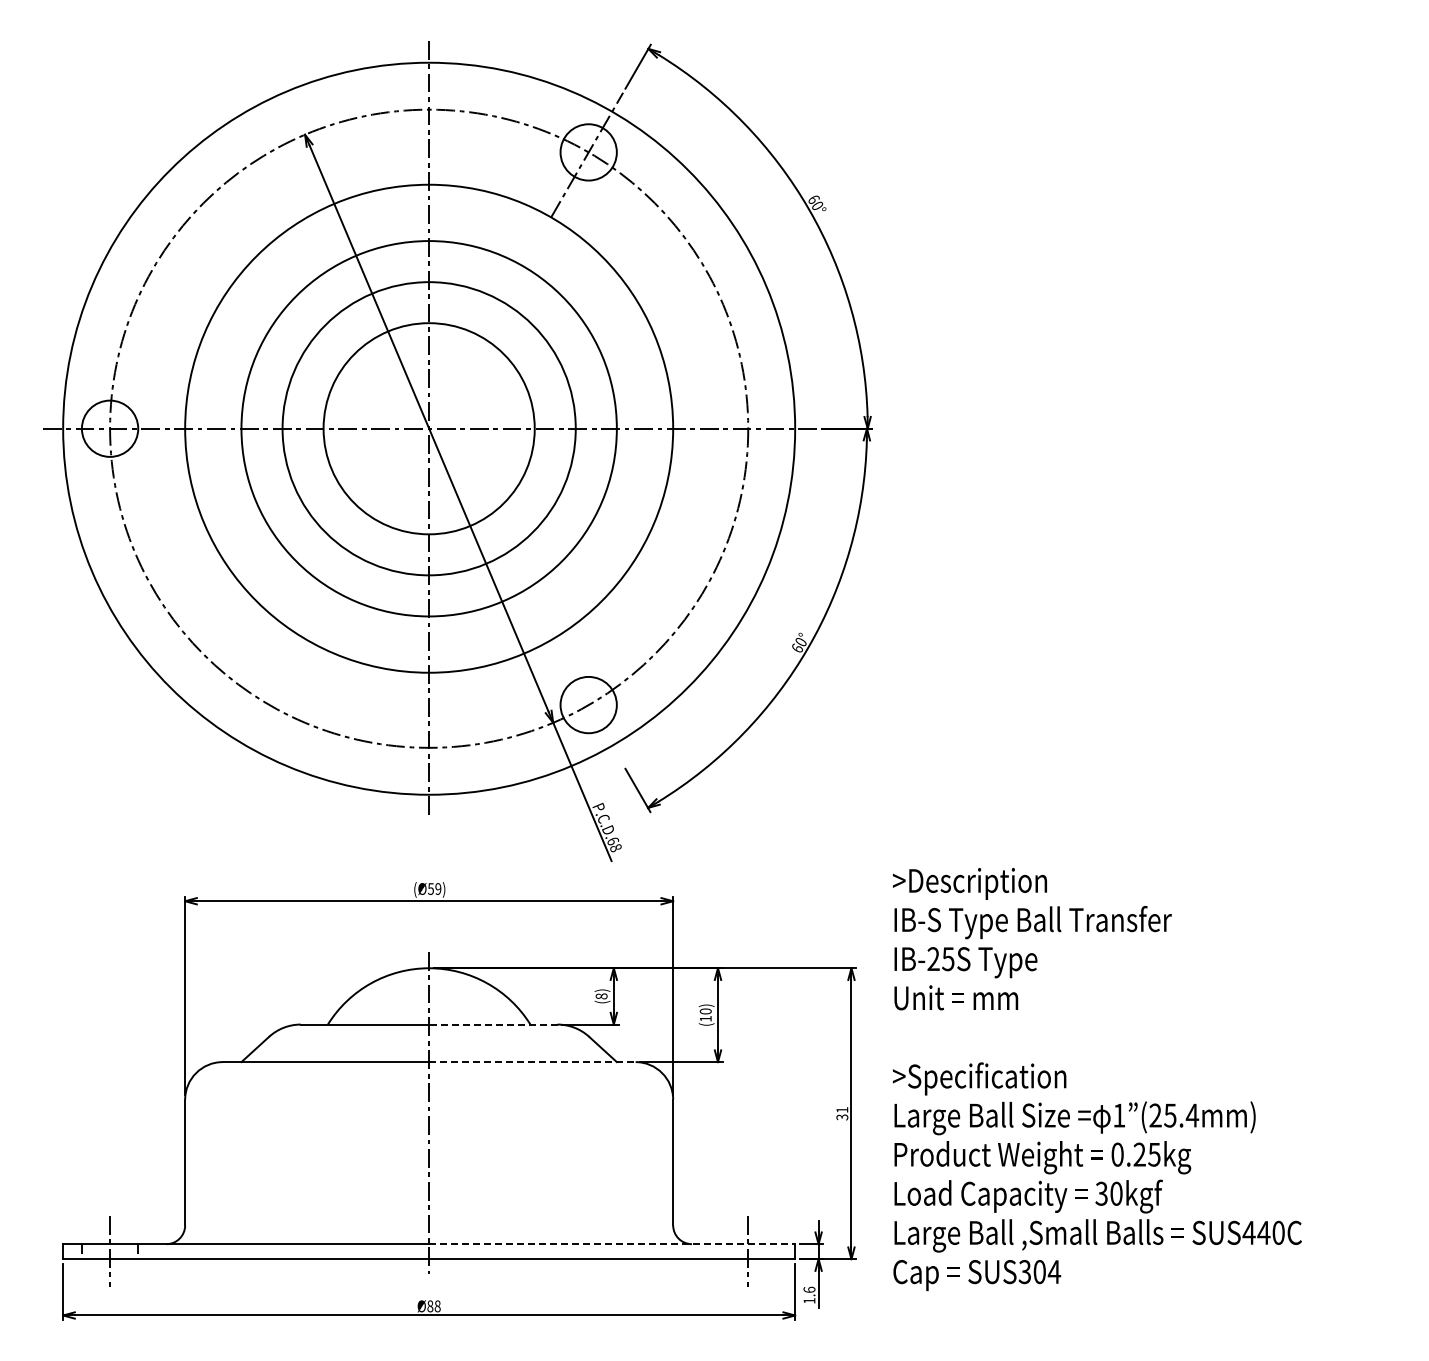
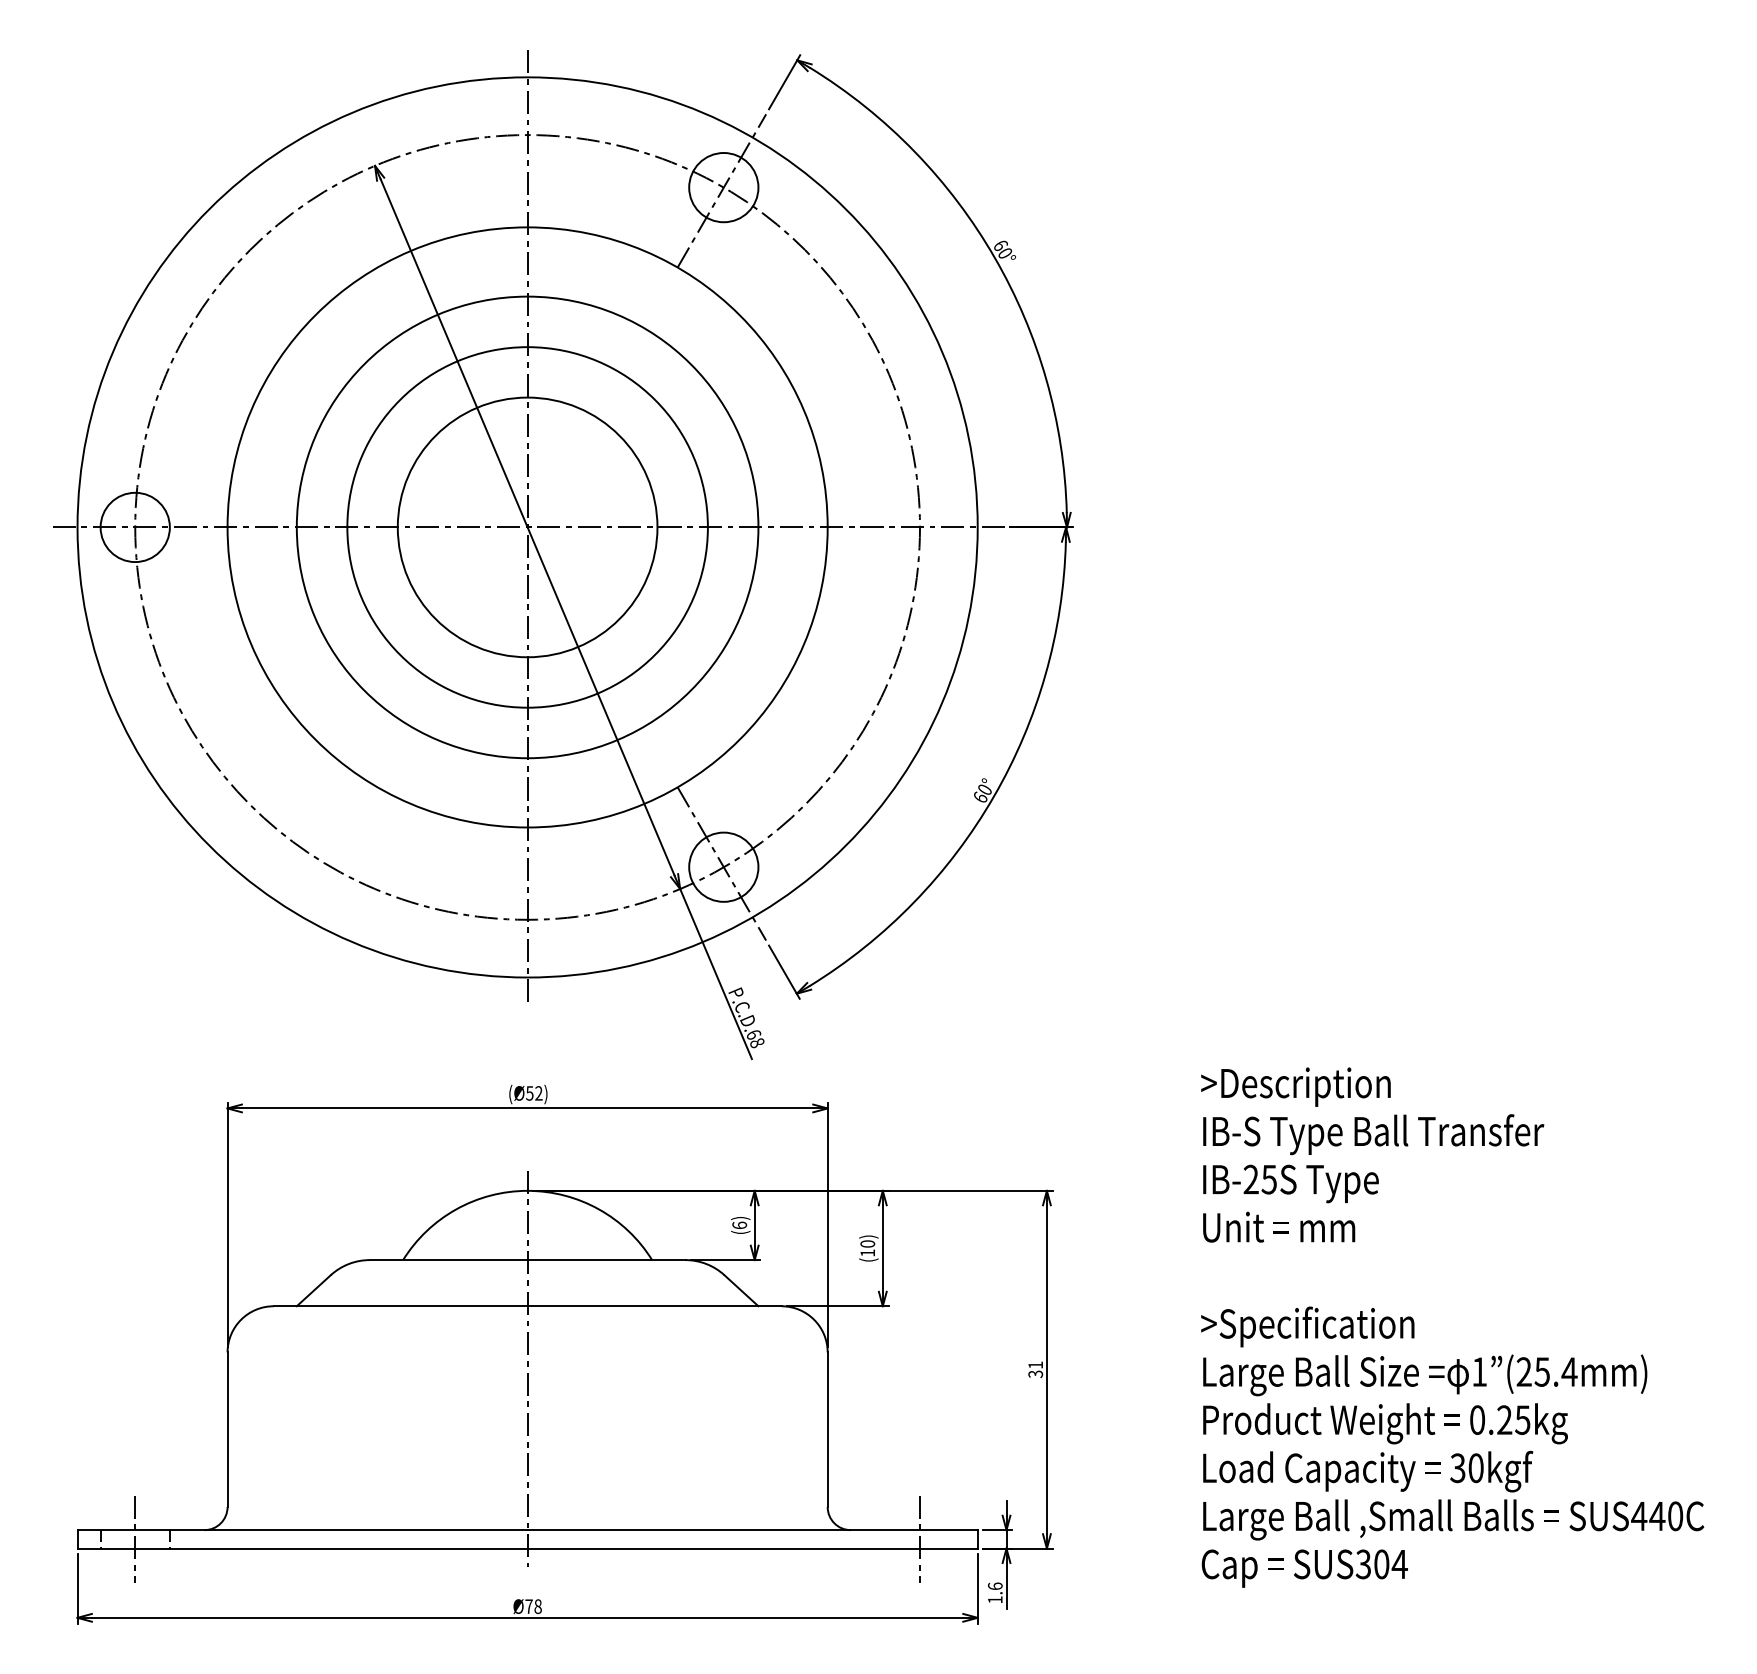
line: (587, 702) -> (722, 864), added
text: (438, 888) -> (539, 1092), (Ø59) -> (Ø52)
text: (601, 996) -> (739, 1225), (8) -> (6)
line: (492, 1024) -> (605, 1260), dashed -> solid
line: (532, 1062) -> (654, 1306), dashed -> solid
text: (1097, 1079) -> (1452, 1327), moved
line: (612, 1244) -> (753, 1530), dashed -> solid
text: (430, 1306) -> (529, 1606), Ø88 -> Ø78

